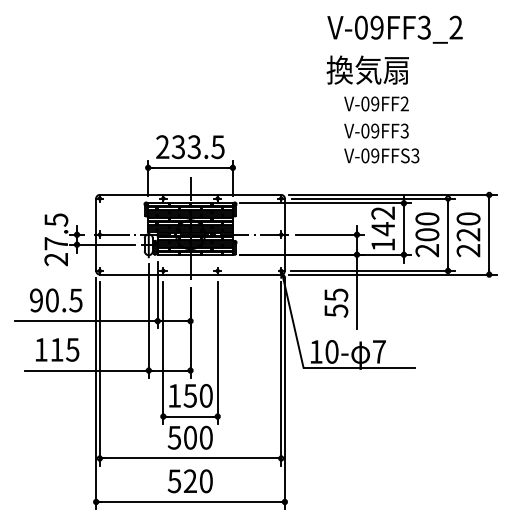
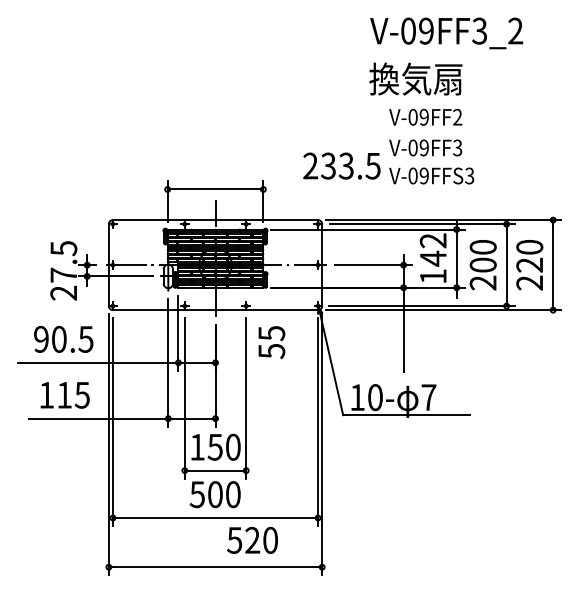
text: (190, 147) -> (342, 166), moved
text: (336, 302) -> (271, 341), moved
text: (189, 481) -> (251, 540), moved

